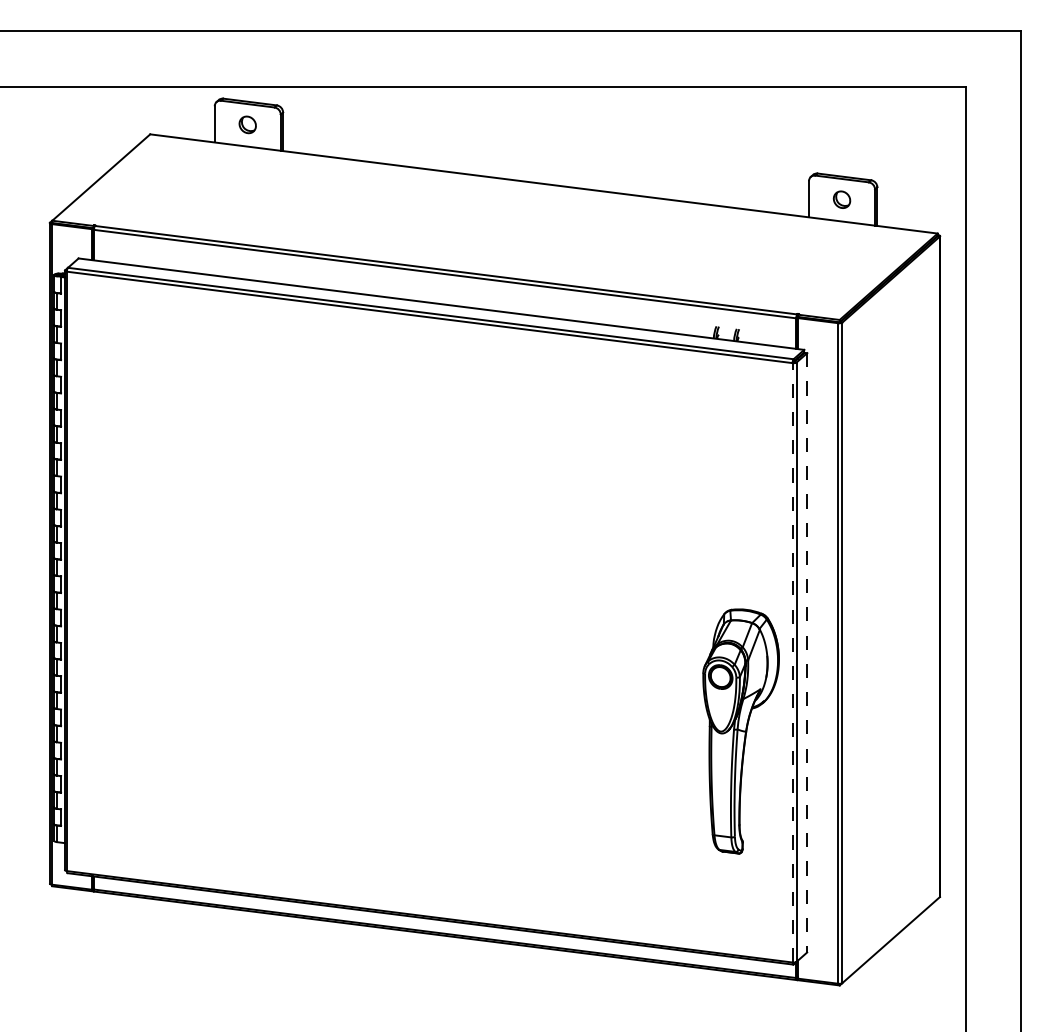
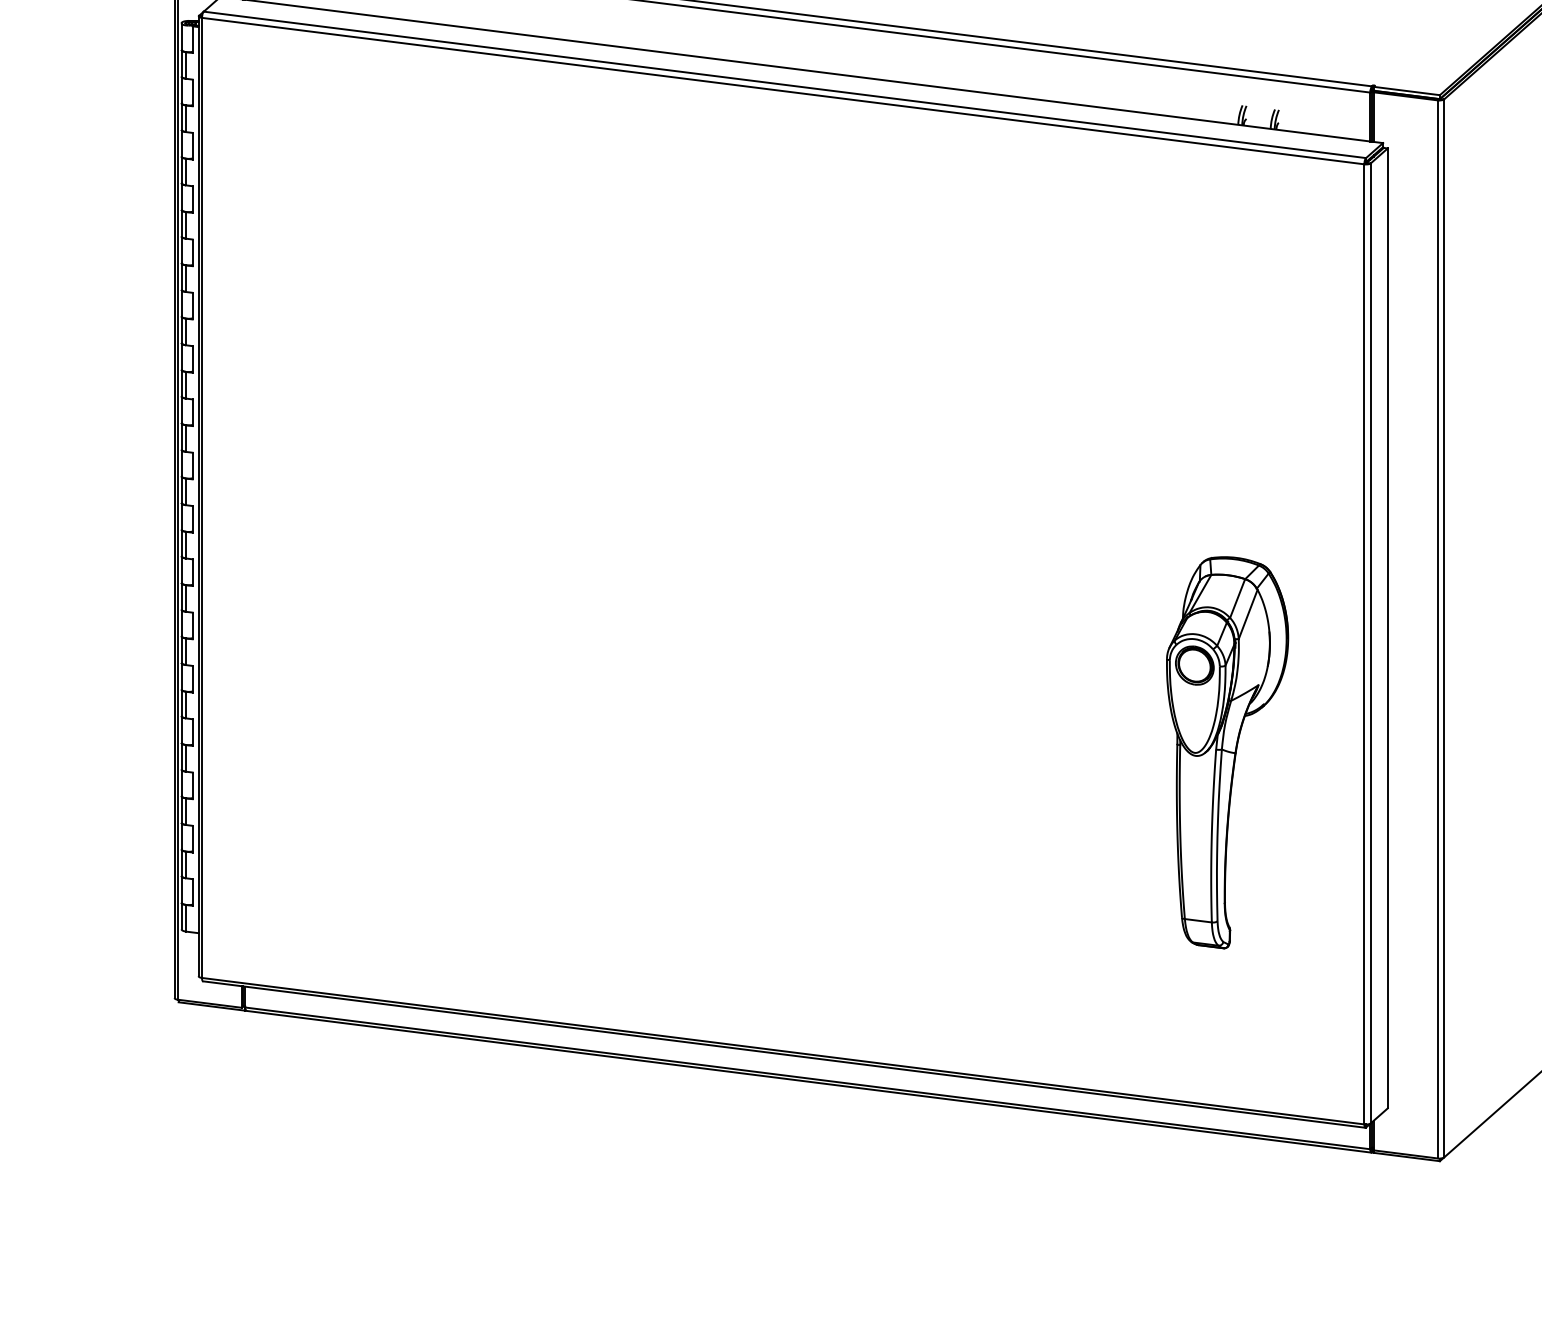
line: (807, 652) -> (1388, 627), dashed -> solid
line: (792, 662) -> (1364, 643), dashed -> solid
part: (740, 731) -> (1226, 752), moved

